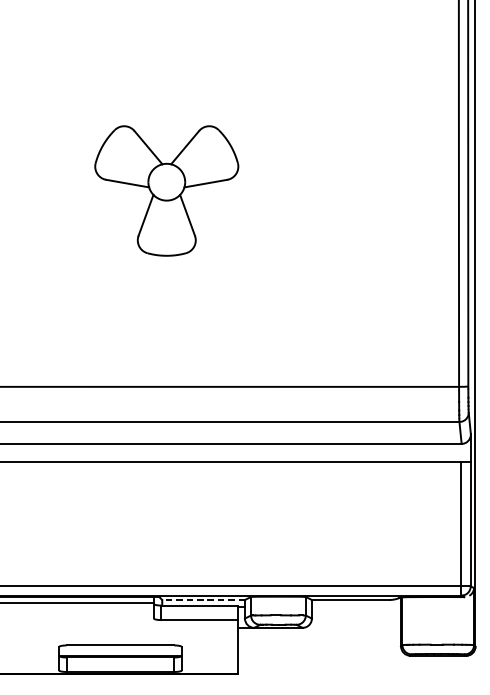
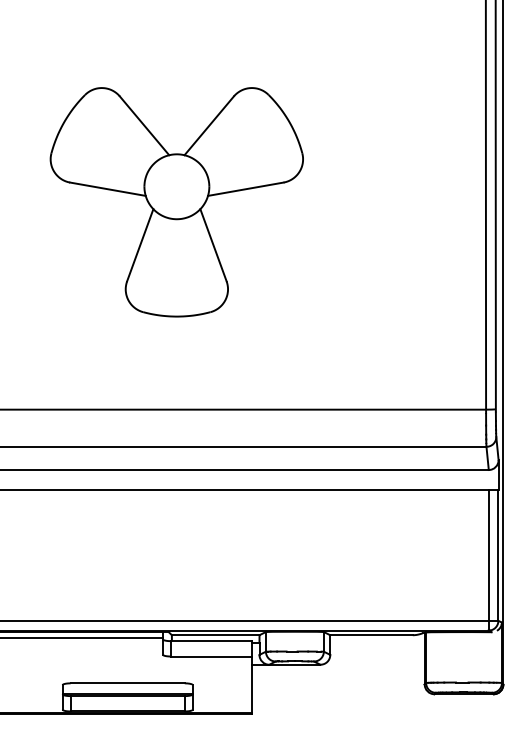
part: (166, 191) -> (176, 202), size x1.67
line: (203, 600) -> (215, 635), dashed -> solid

